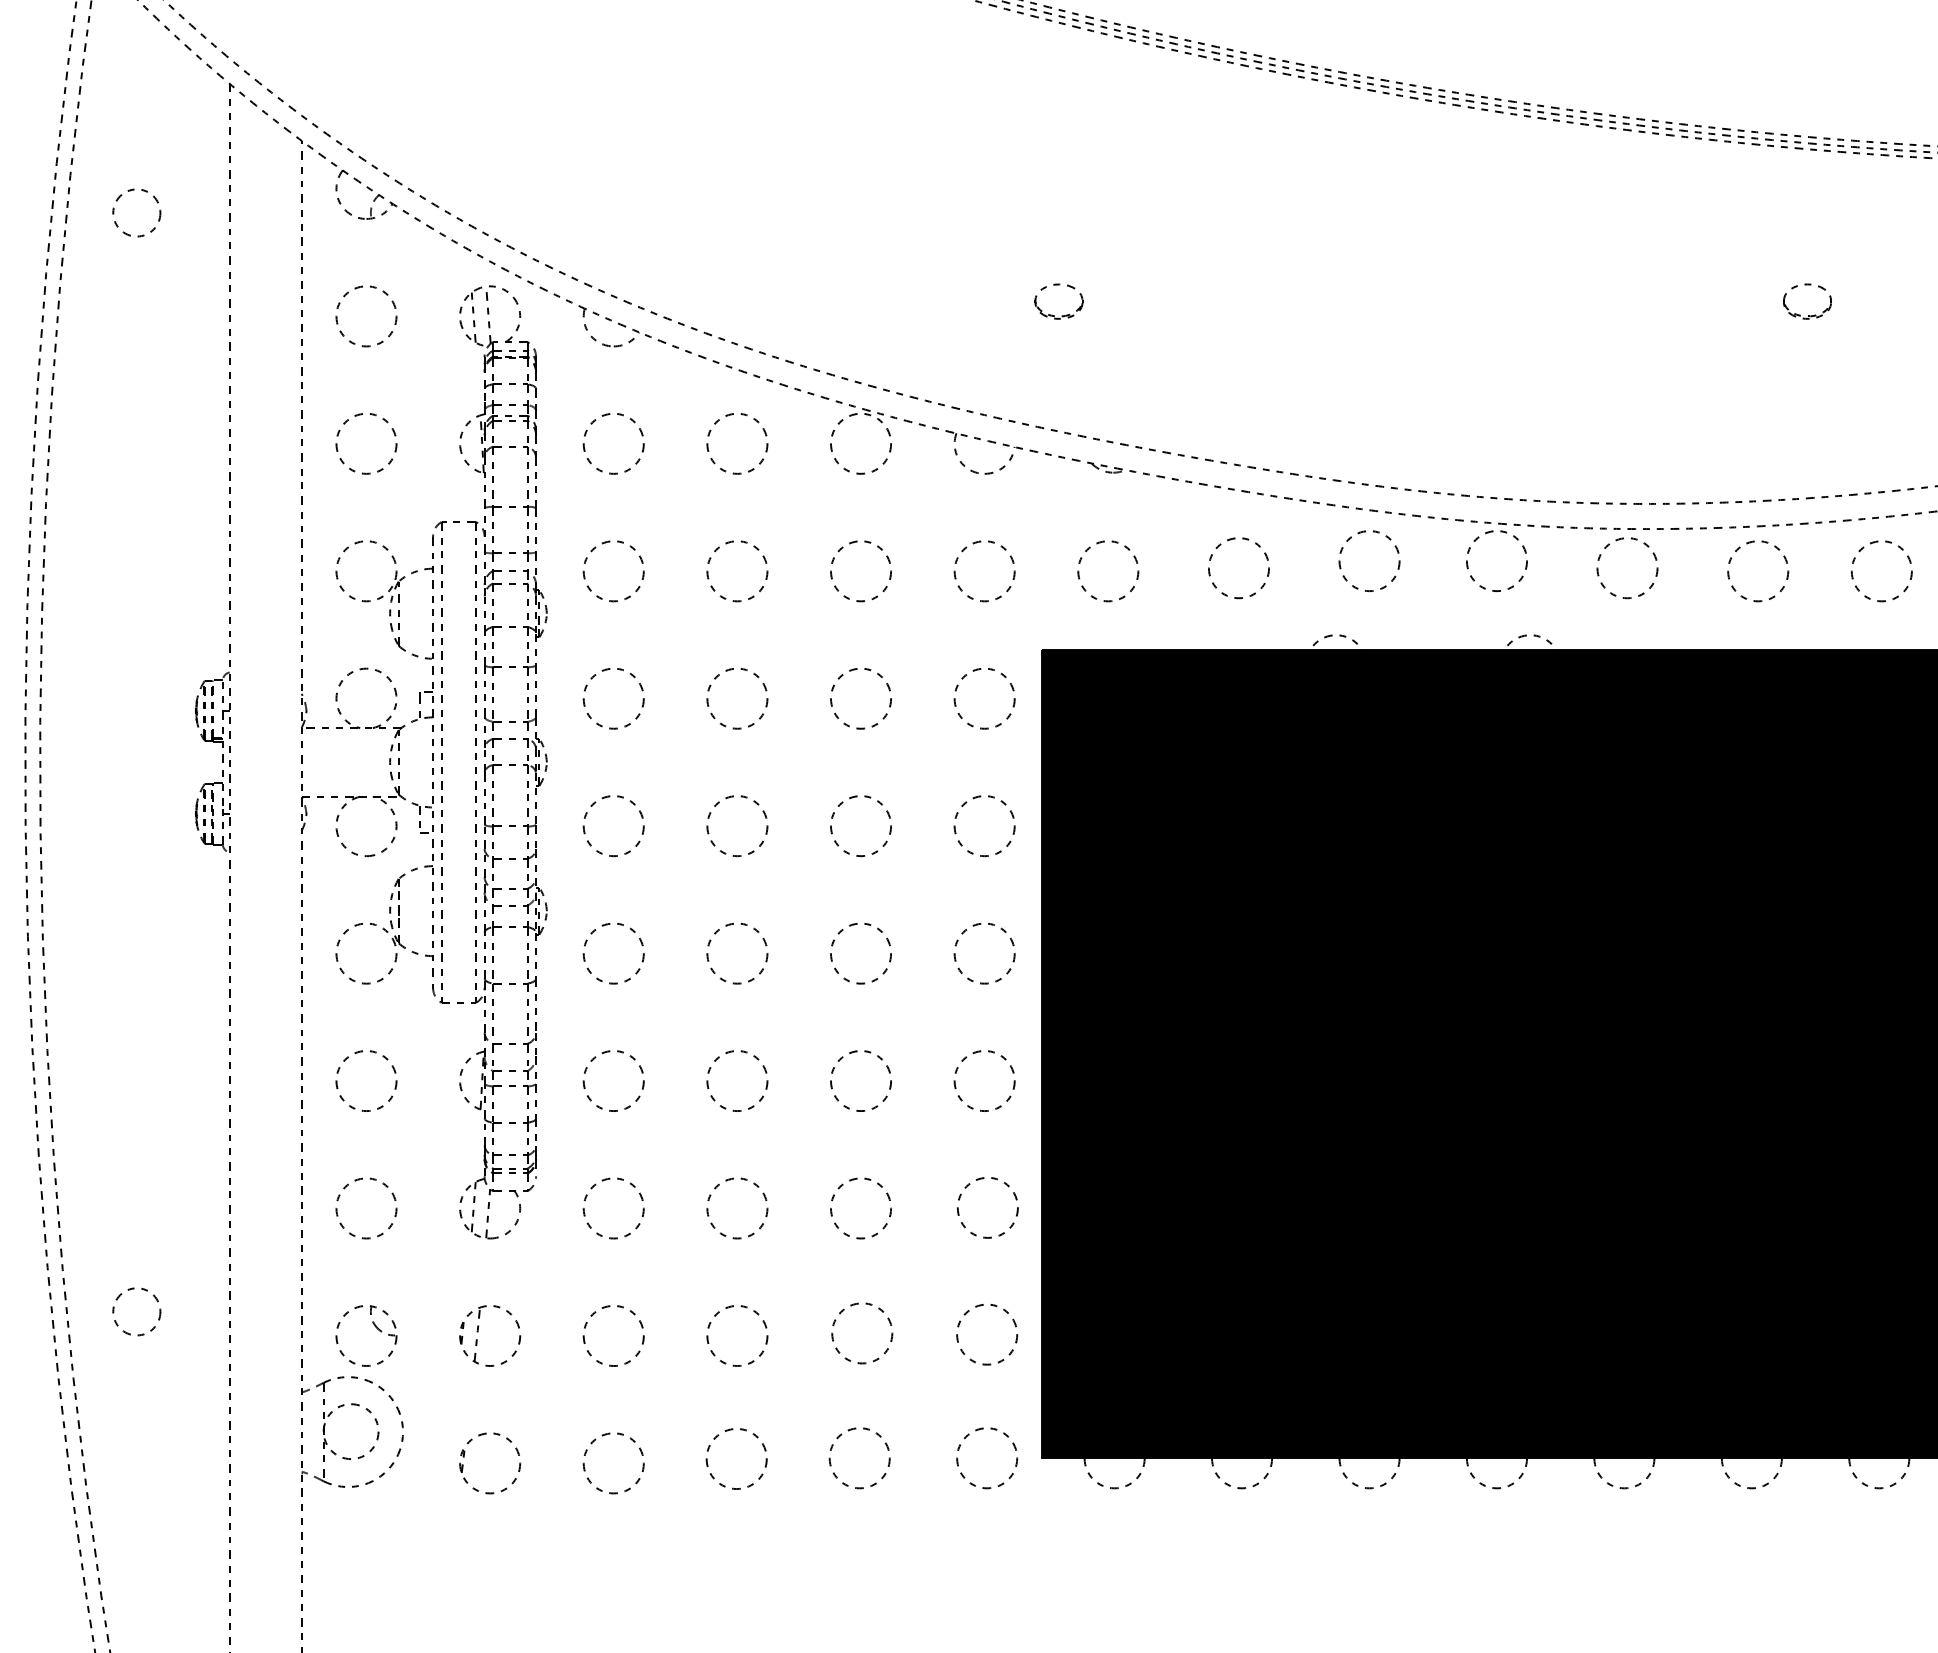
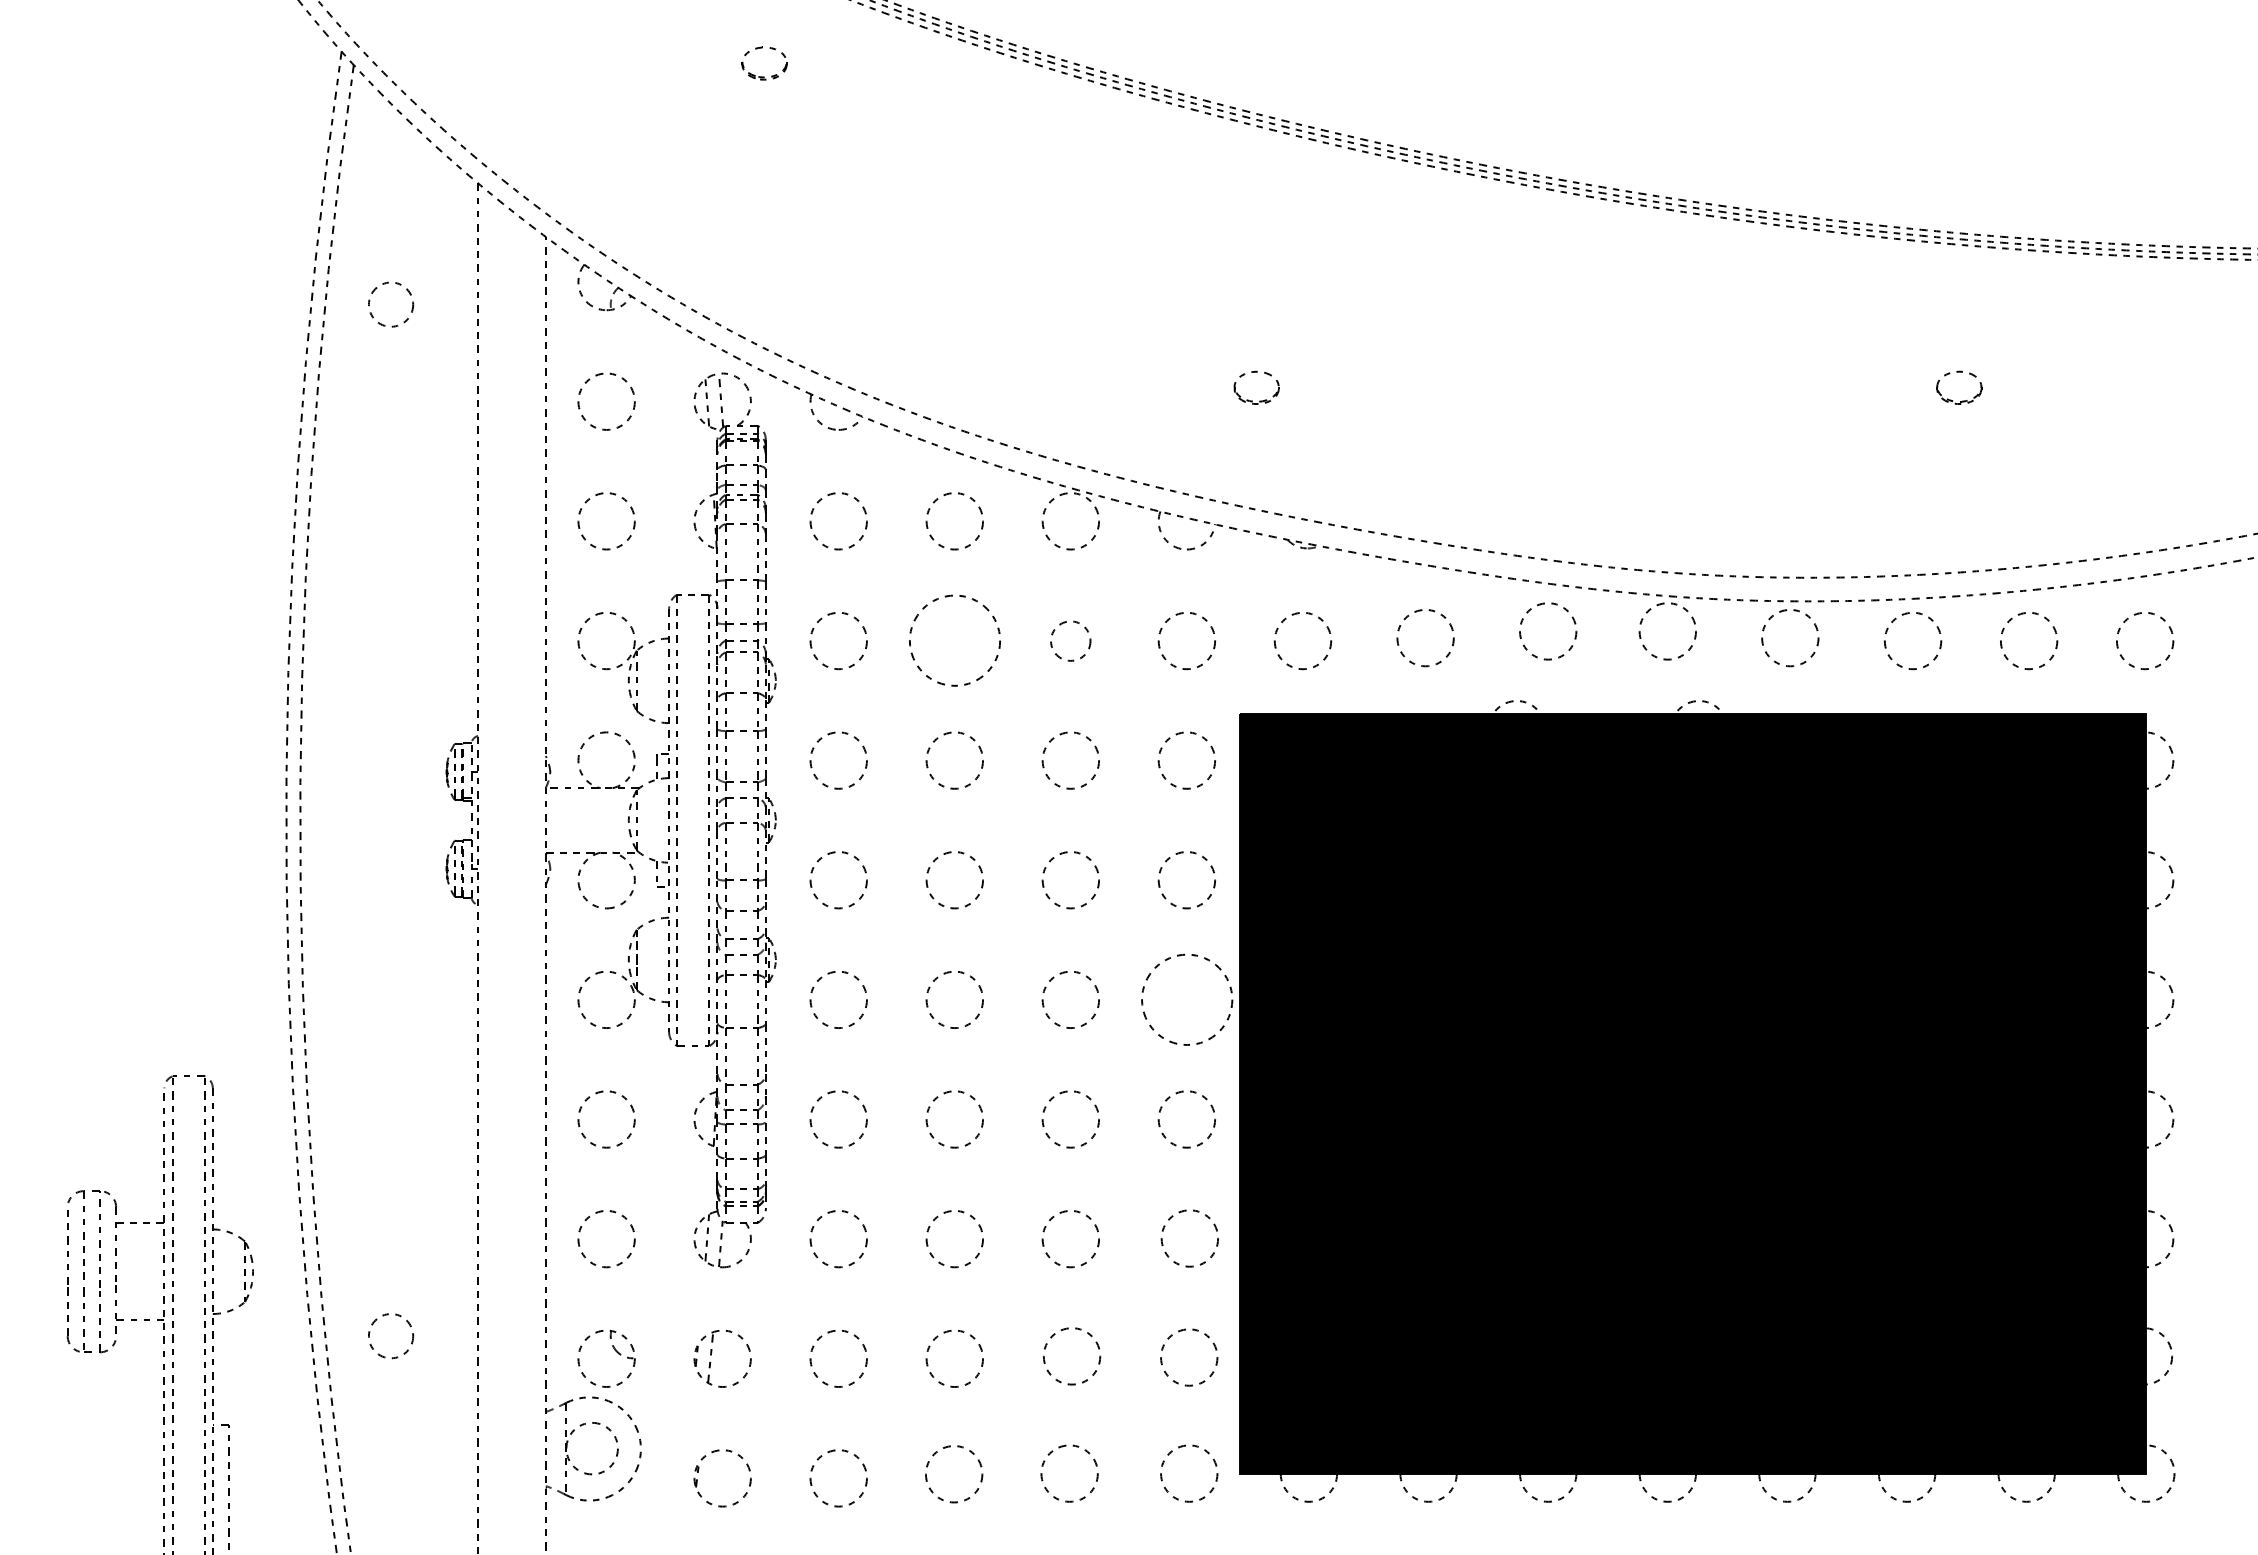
circle: (737, 571) -> (954, 641), size x1.6
circle: (860, 571) -> (1070, 641), size x0.7
circle: (984, 953) -> (1186, 999), size x1.6

